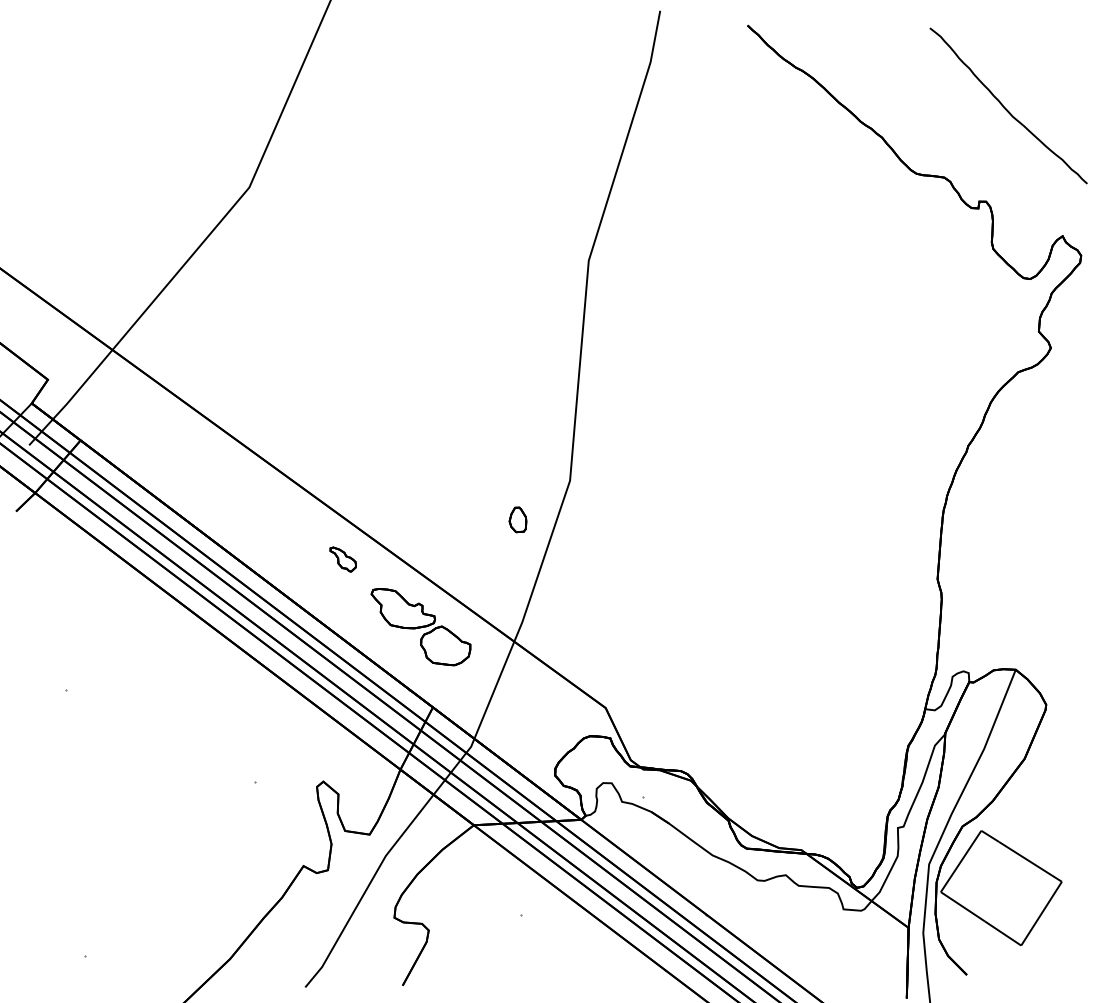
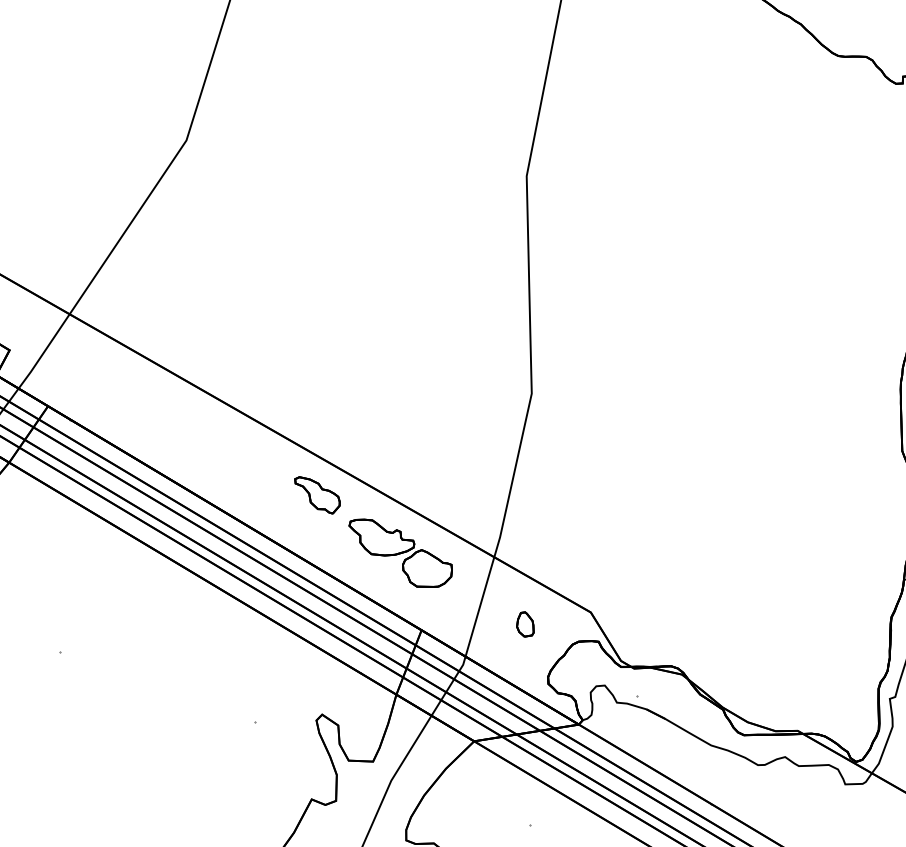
part: (517, 519) -> (524, 624), moved
part: (343, 559) -> (318, 494), size x1.67

